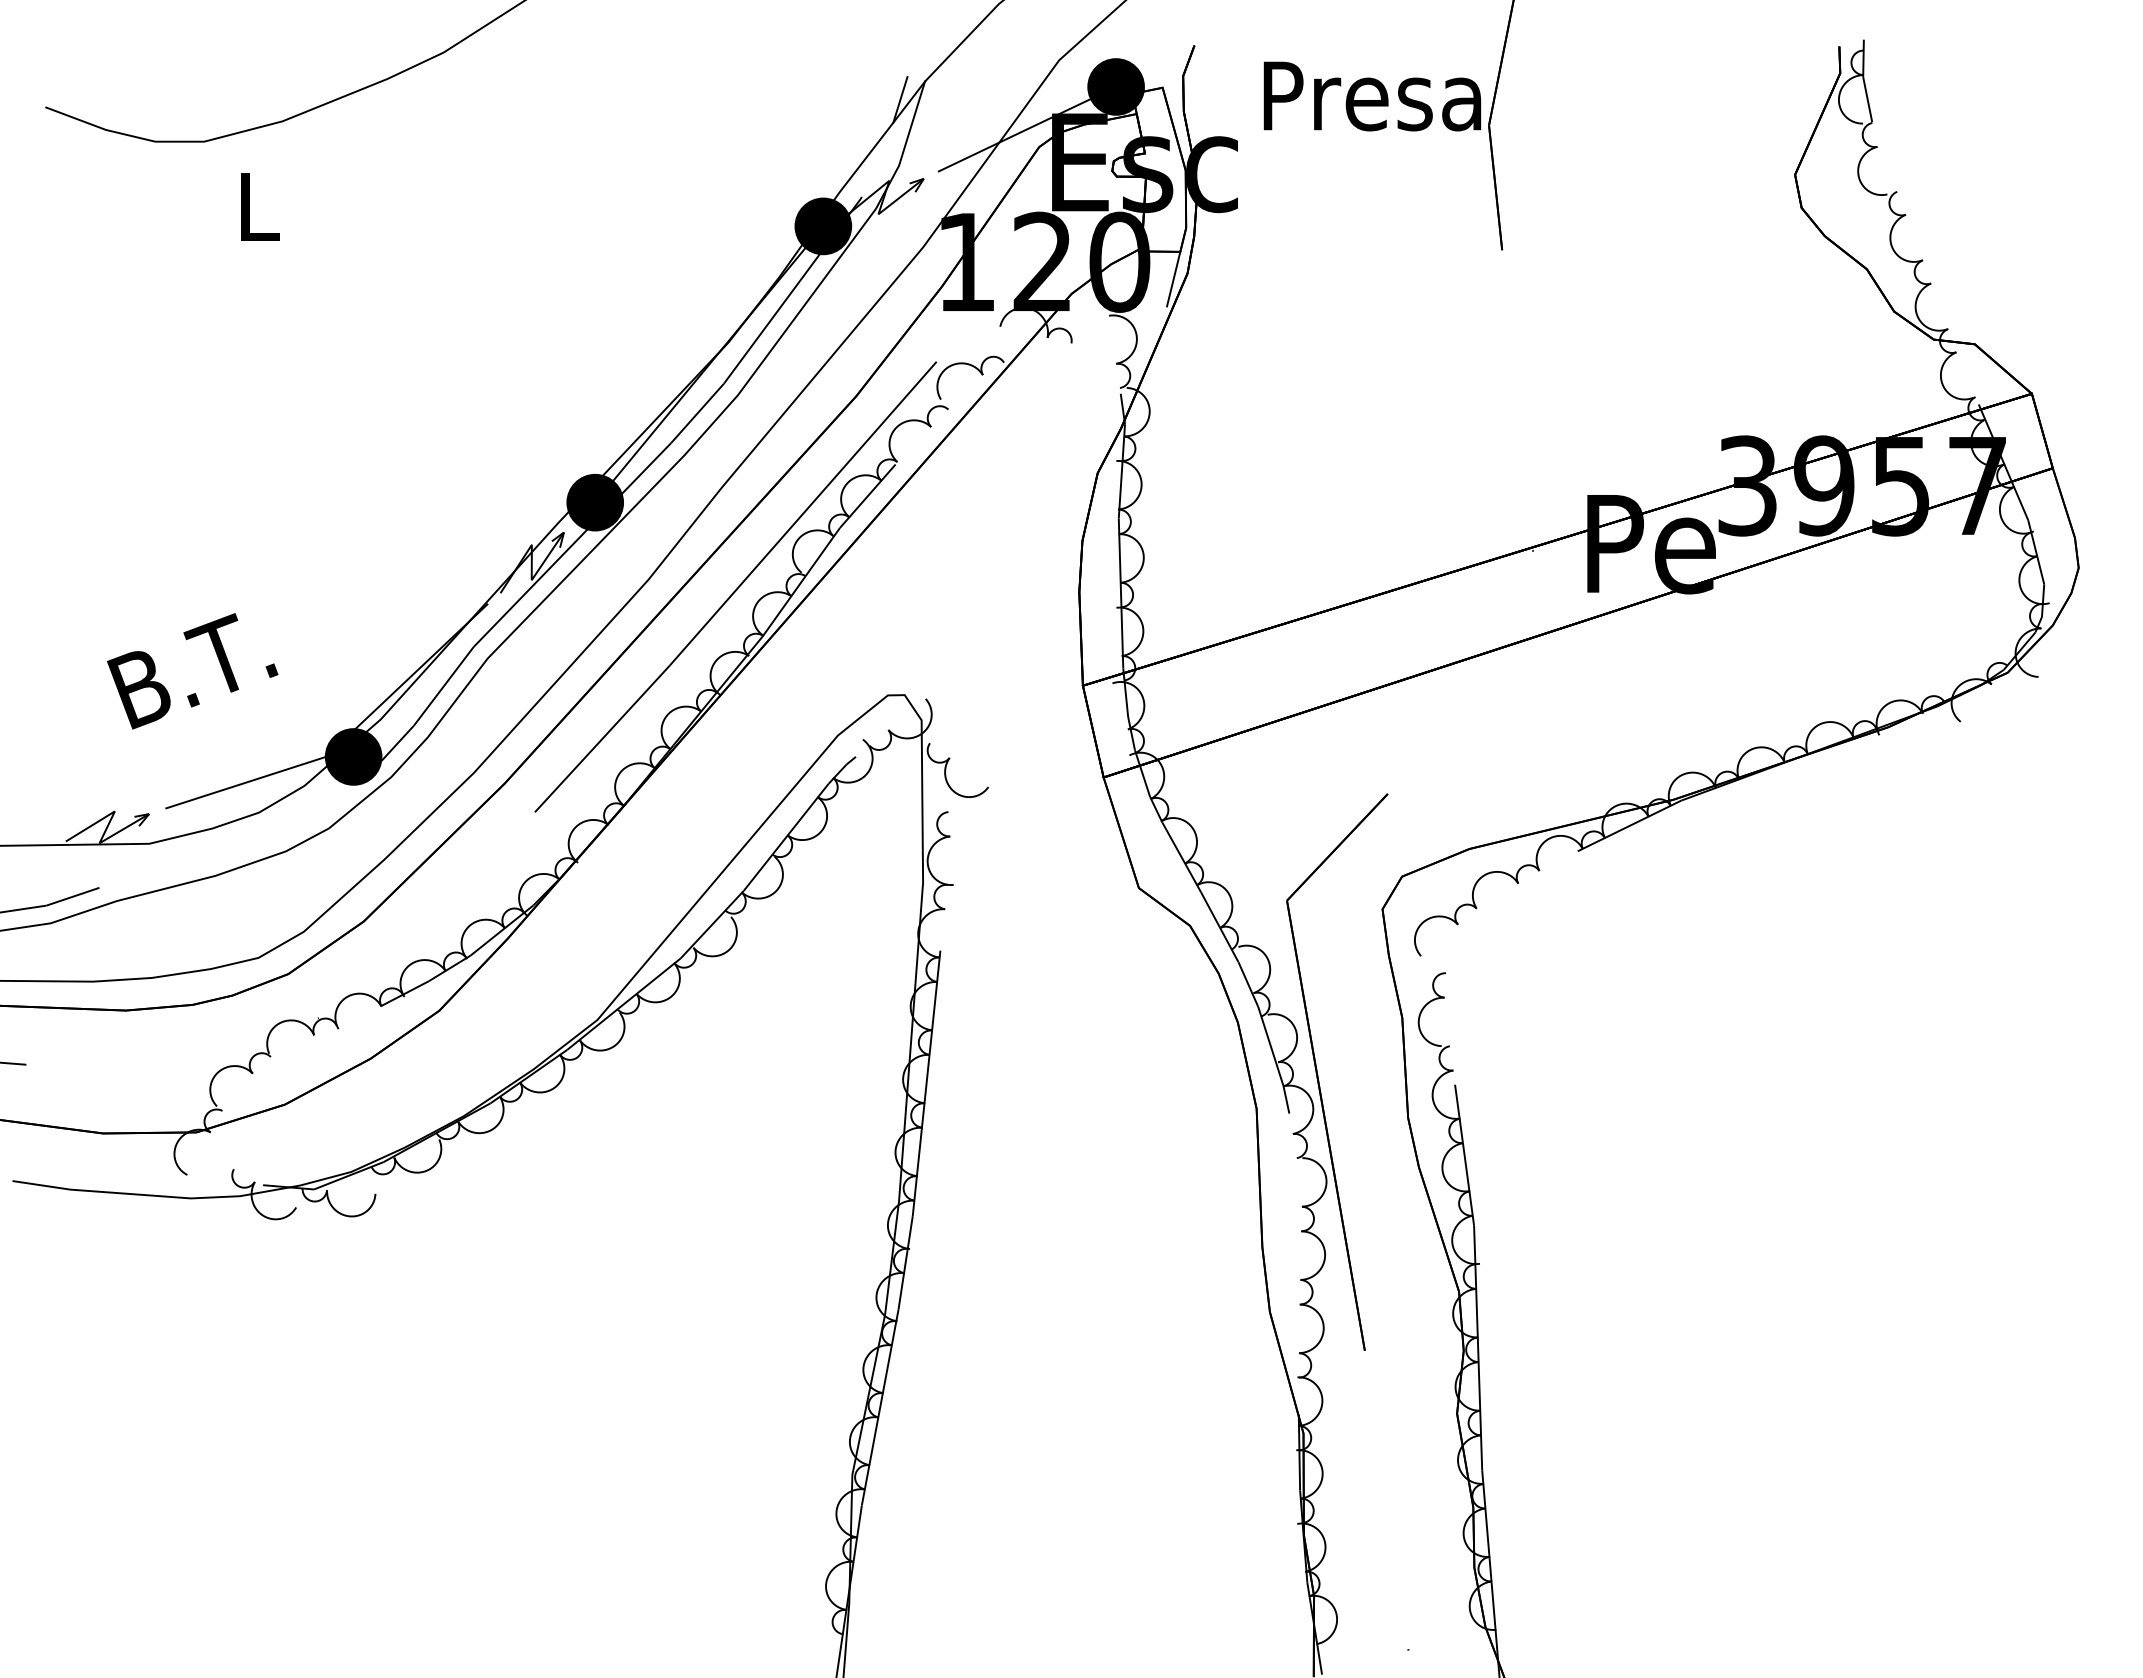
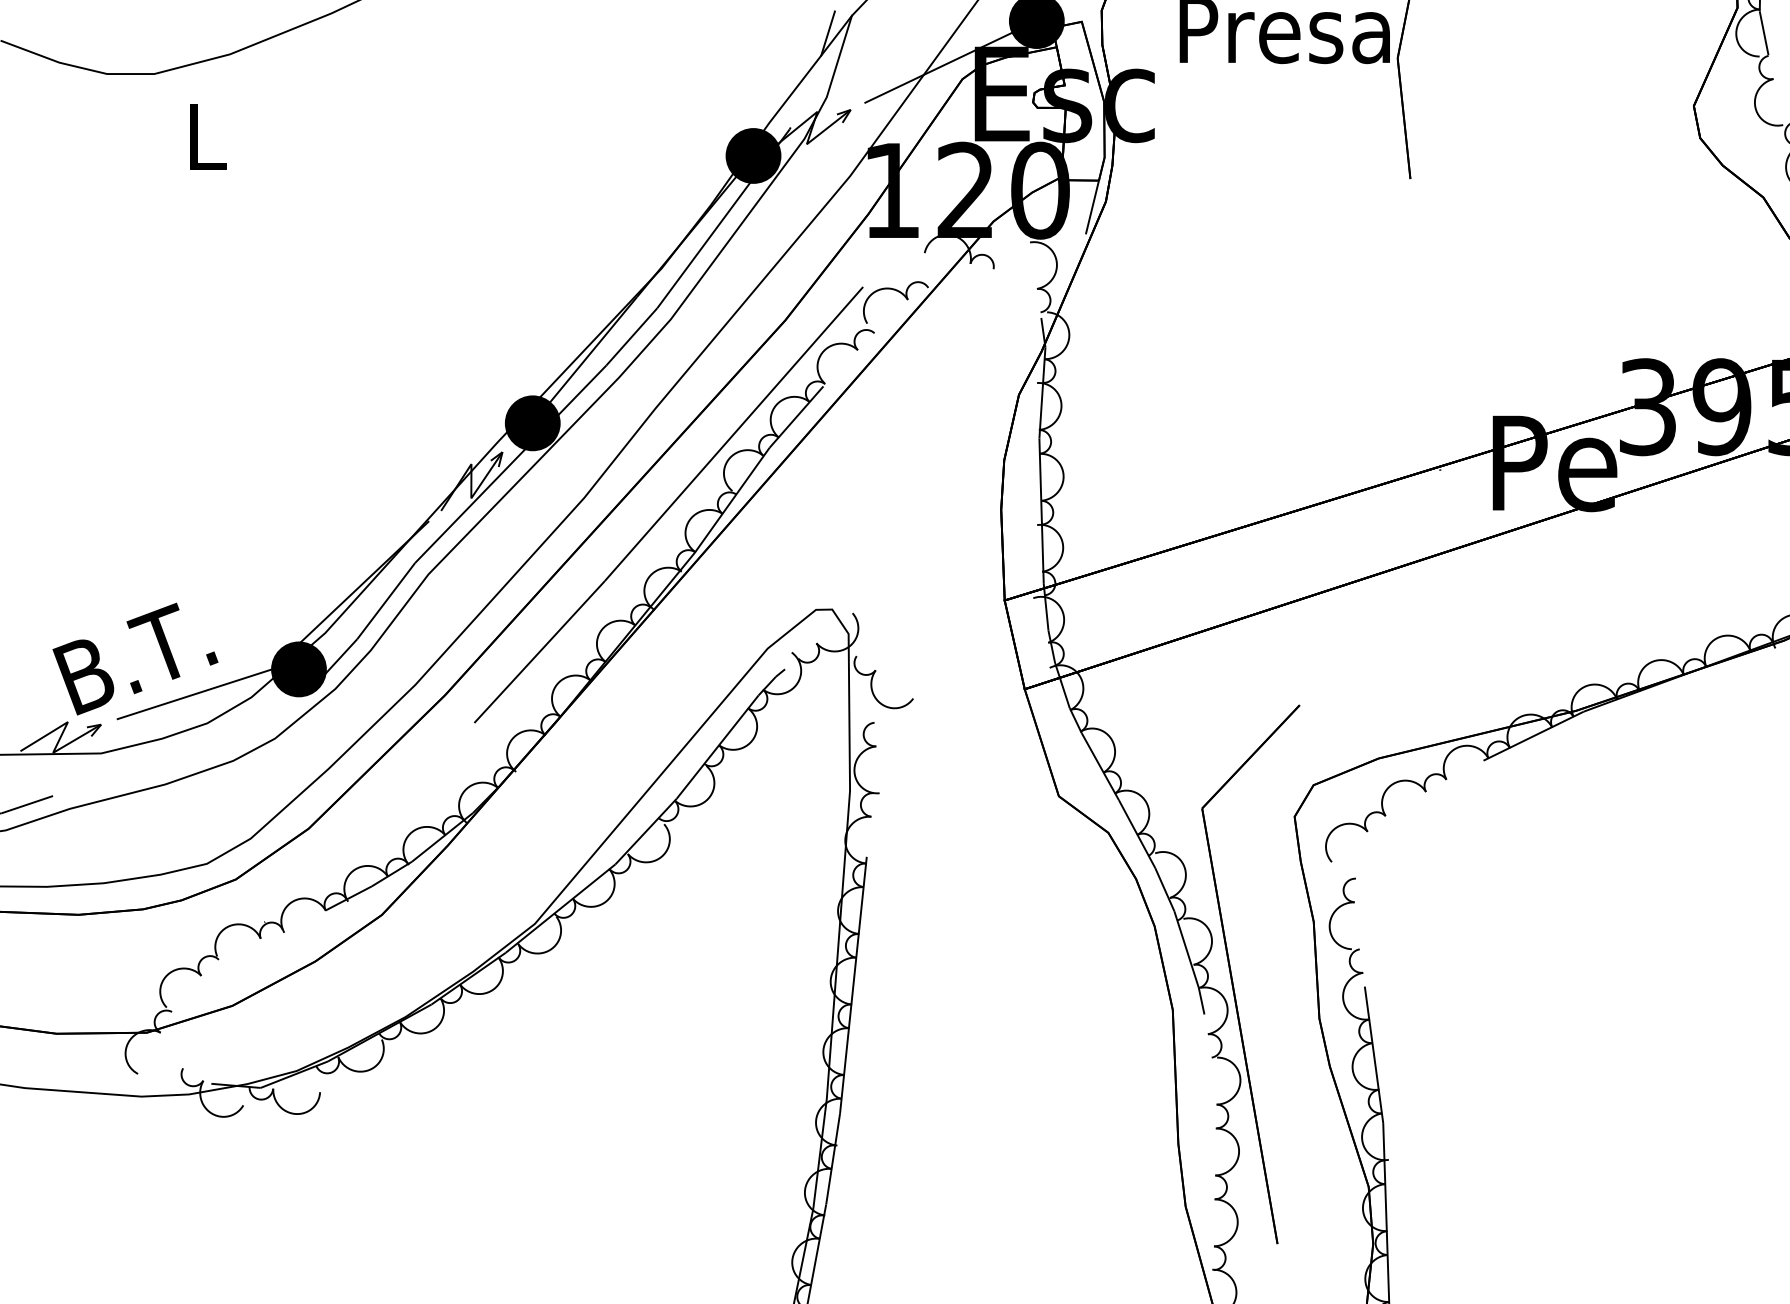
text: (192, 671) -> (135, 659), moved

